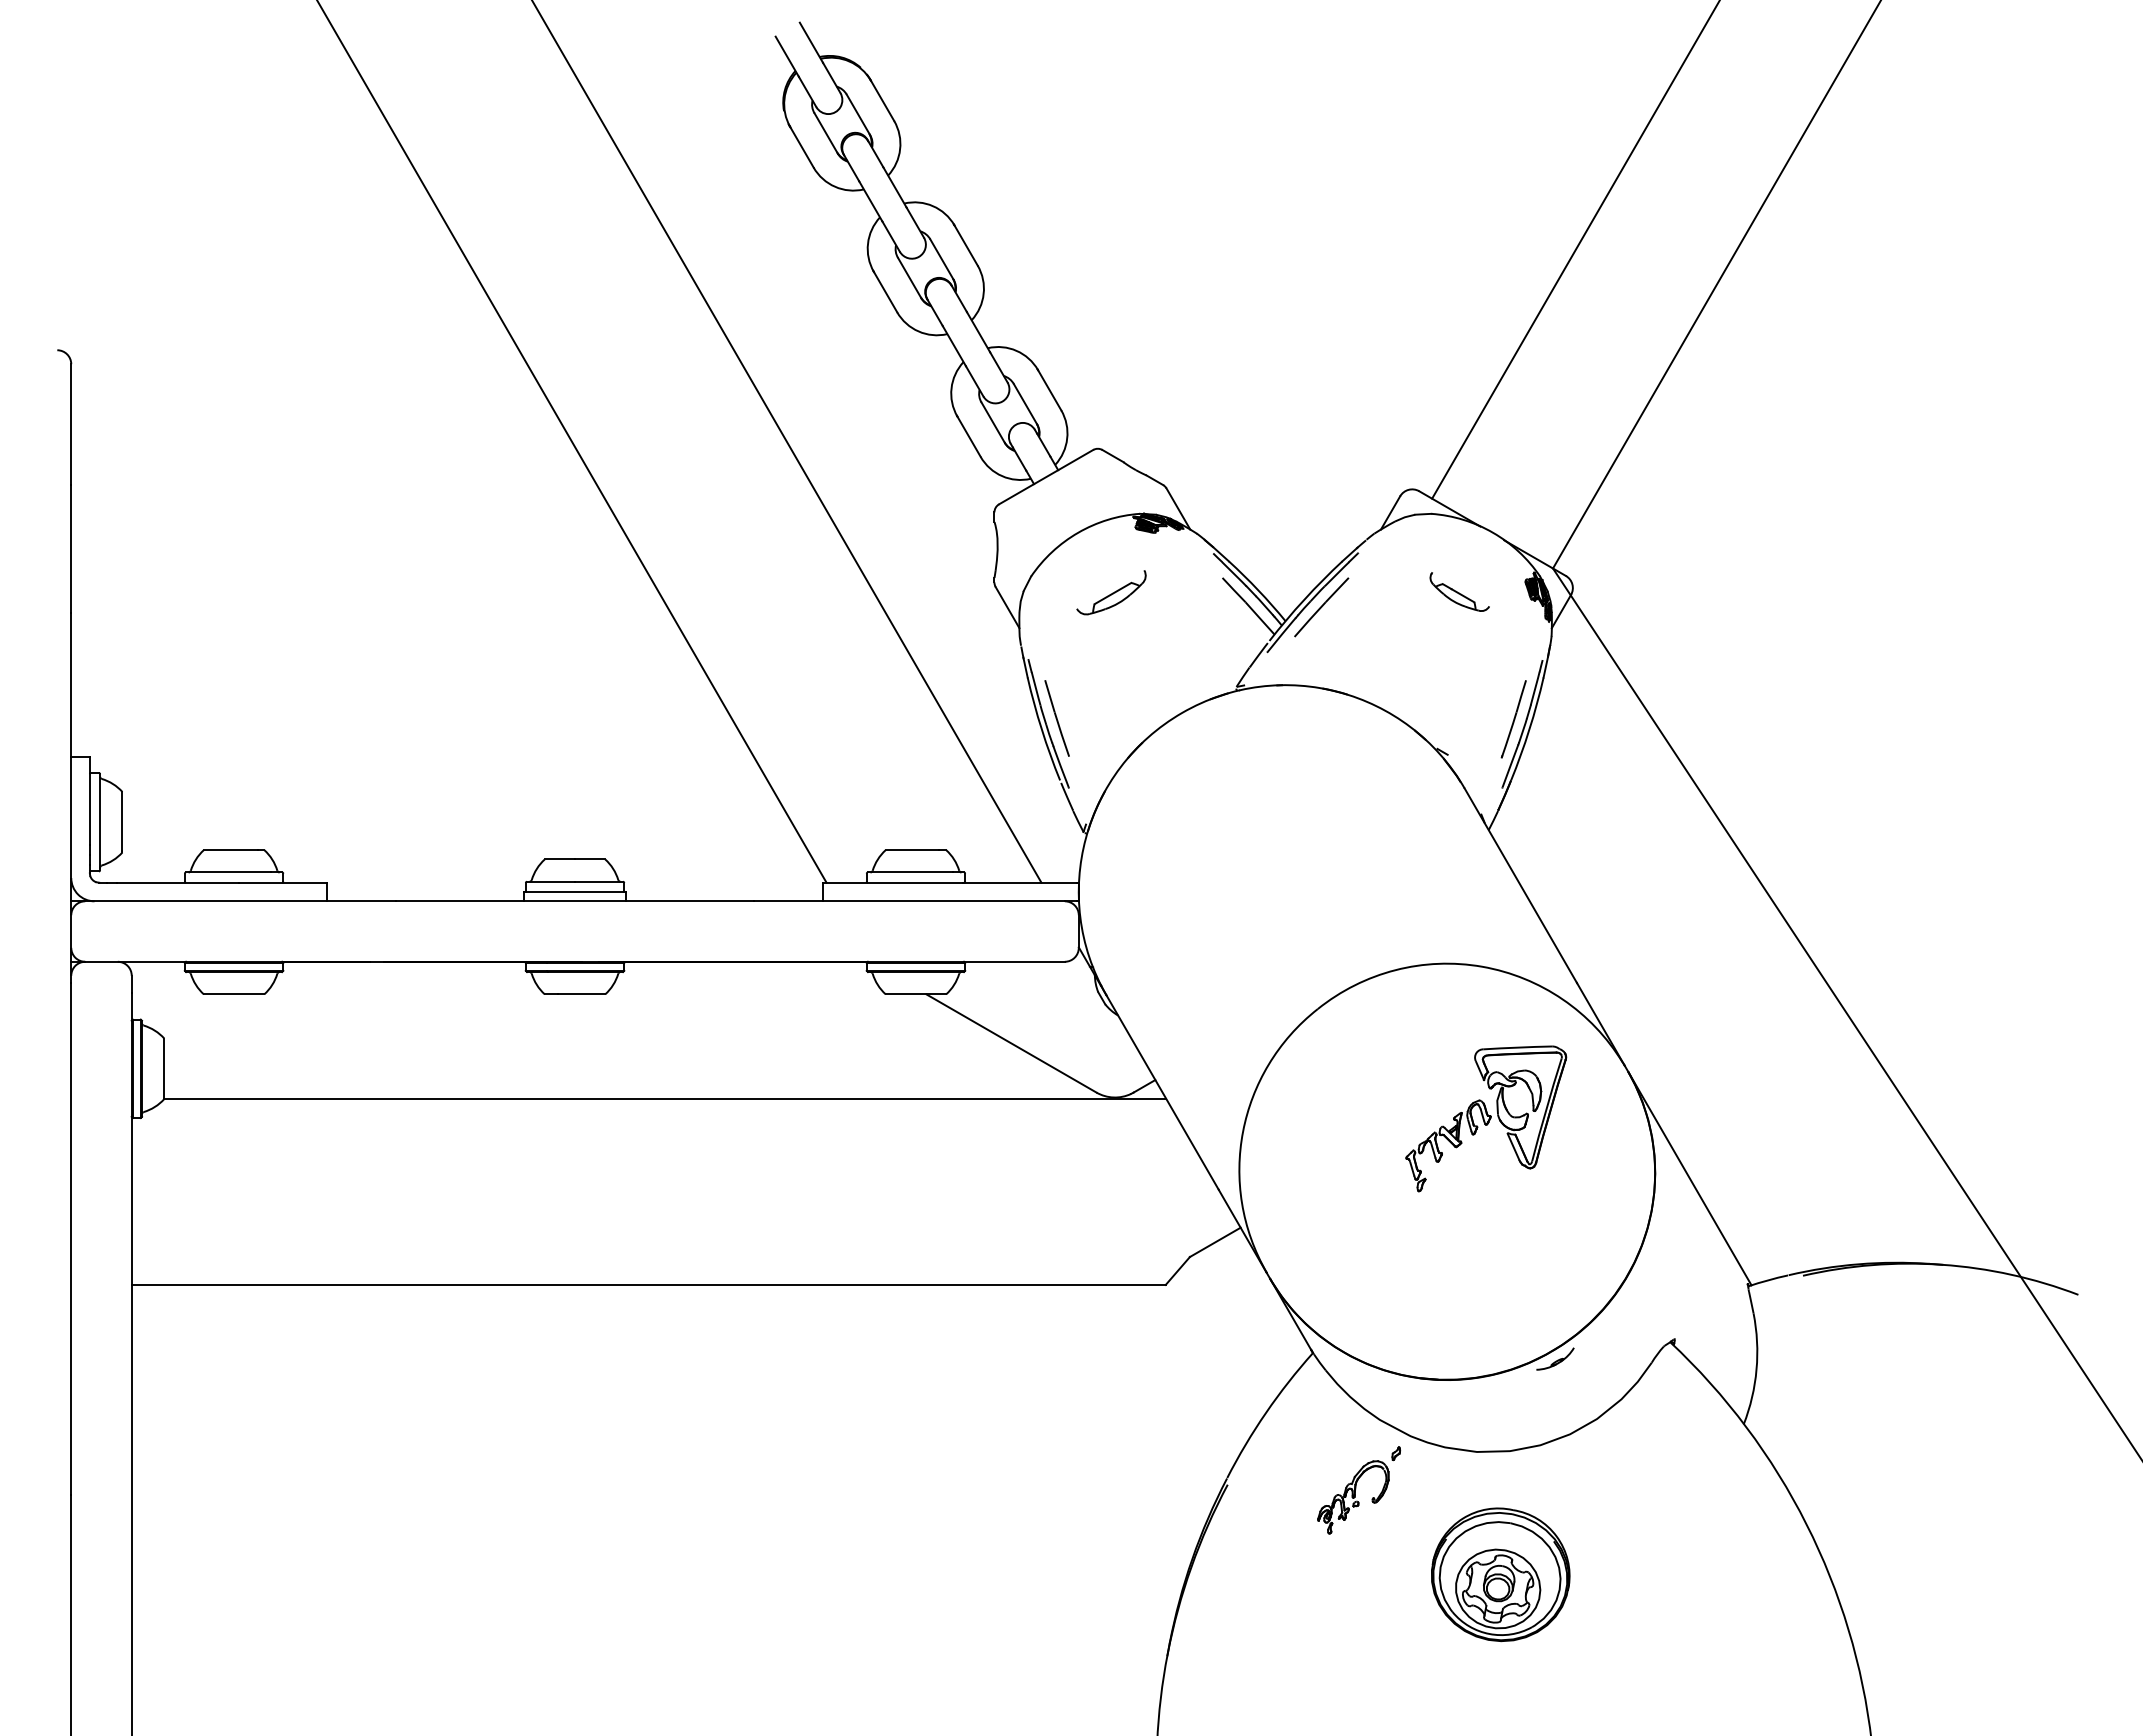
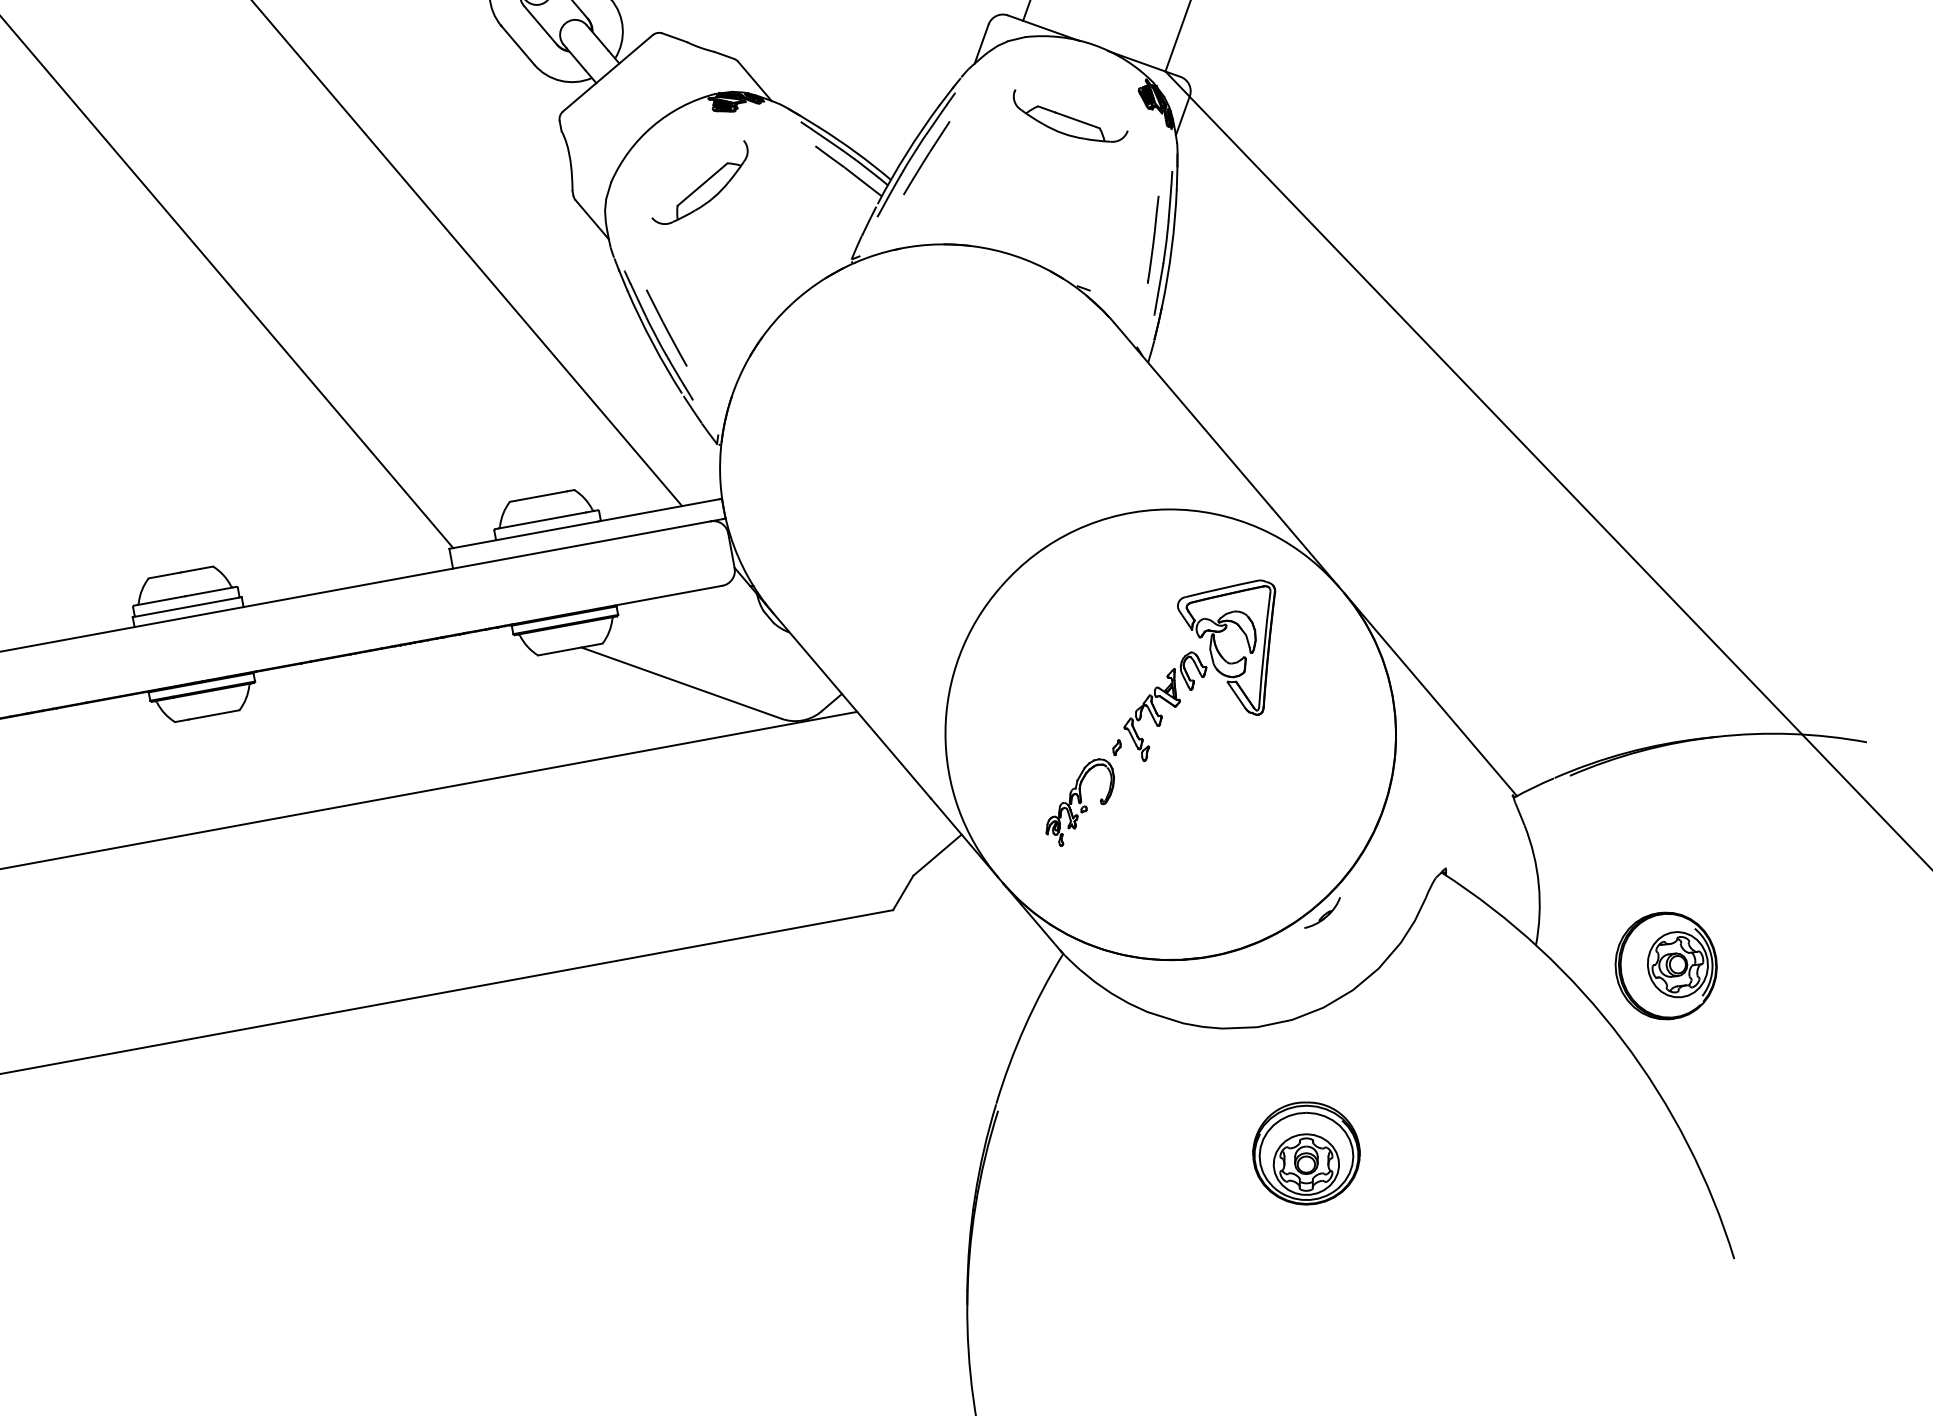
part: (1459, 591) -> (1070, 114), size x1.67
part: (1111, 592) -> (700, 183), size x1.43
part: (1858, 1464) -> (1665, 965), added
part: (1359, 1490) -> (1085, 794), moved
part: (1500, 1574) -> (1306, 1153), size x0.71

